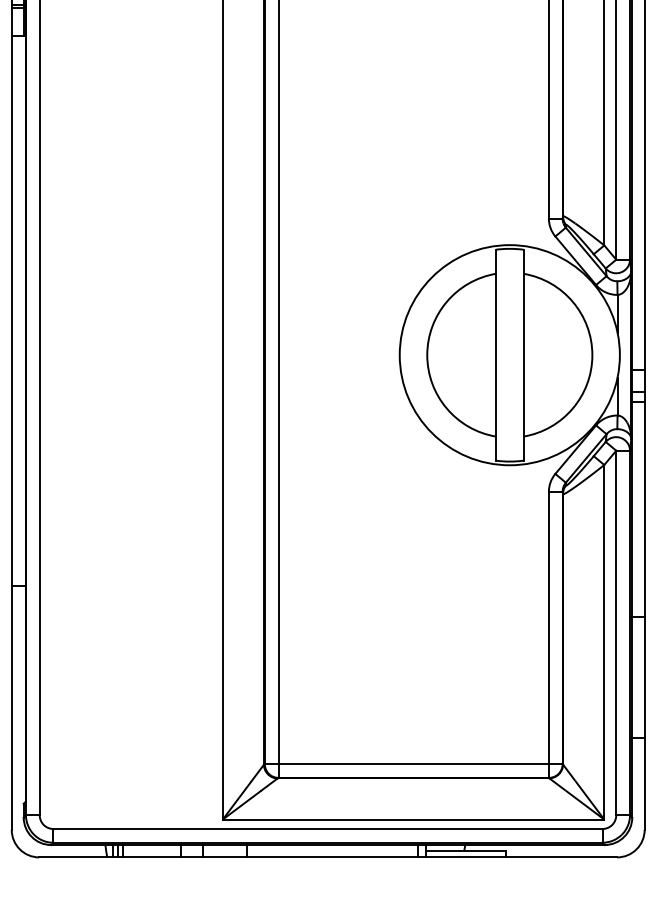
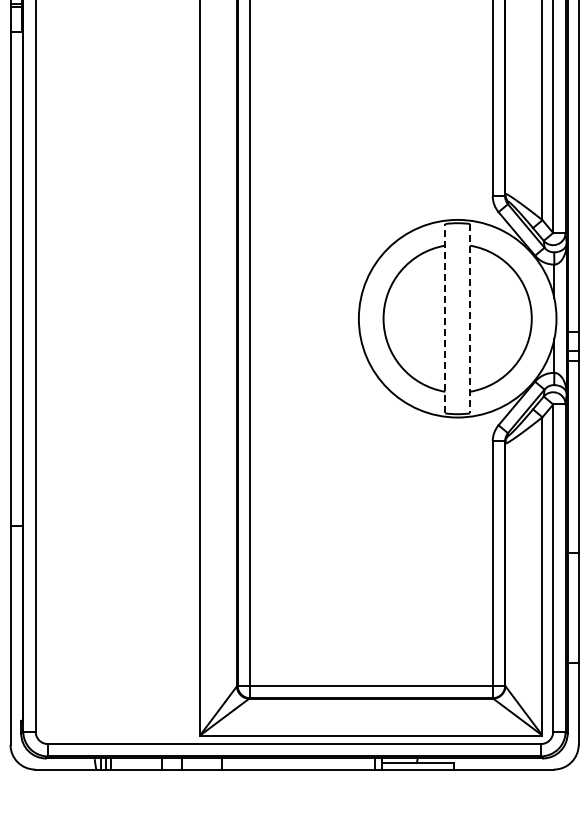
line: (496, 354) -> (445, 318), solid -> dashed
line: (524, 354) -> (470, 318), solid -> dashed

